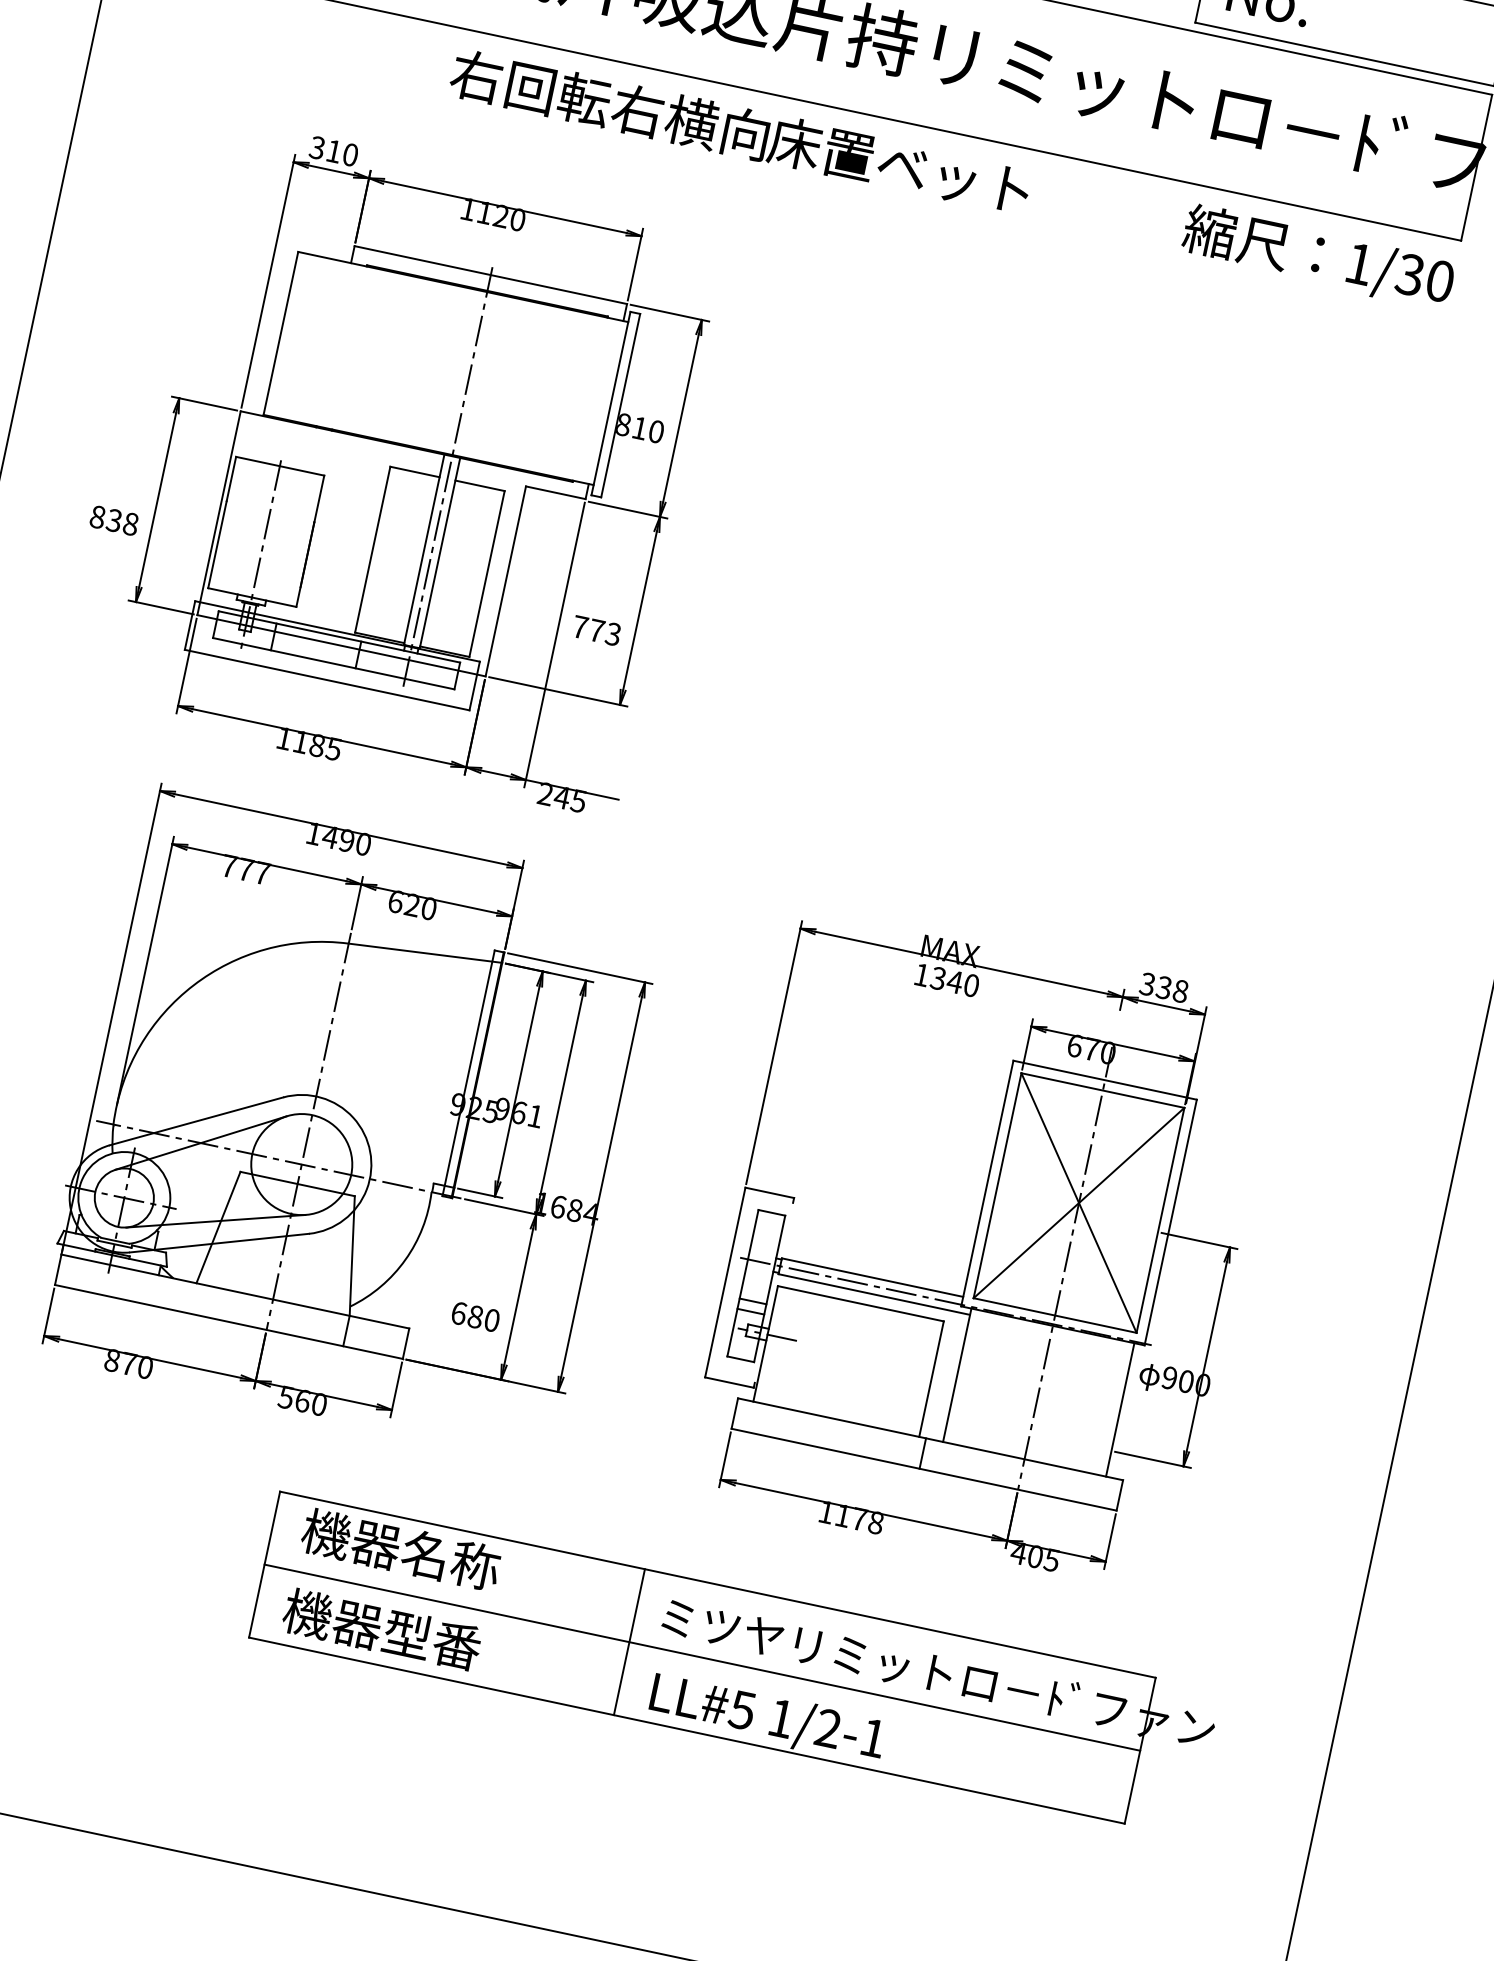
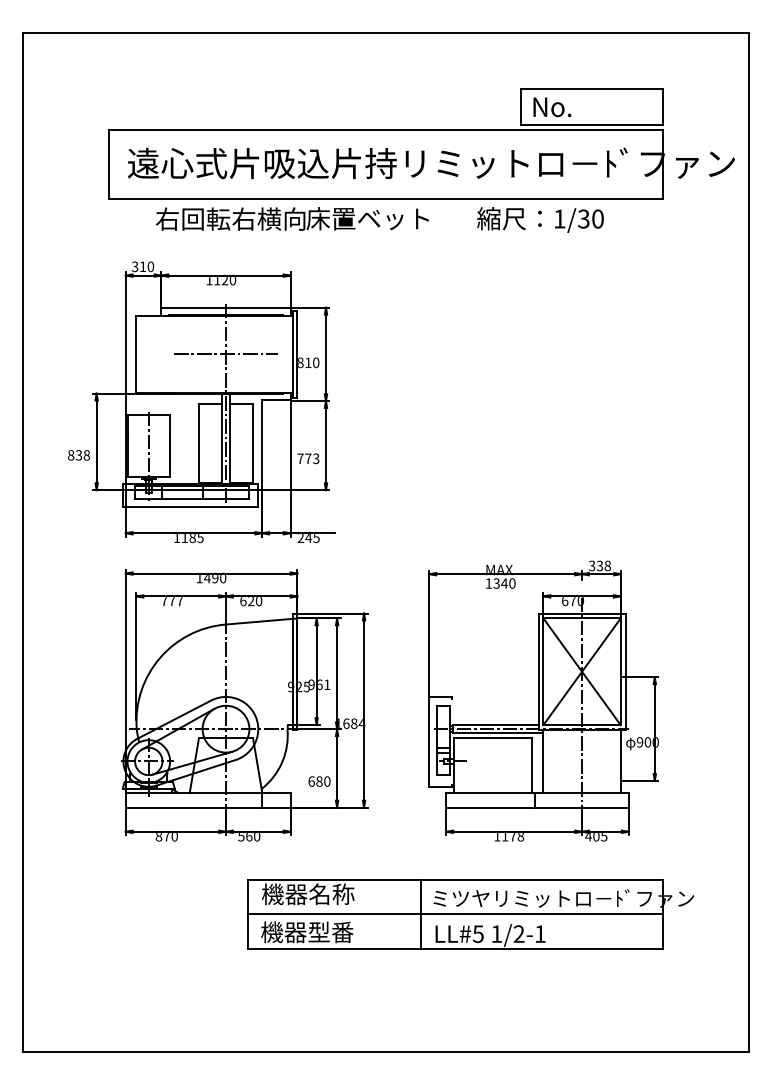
text: (740, 131) -> (292, 218), moved
text: (1318, 256) -> (540, 219), moved
line: (468, 373) -> (225, 354), added

